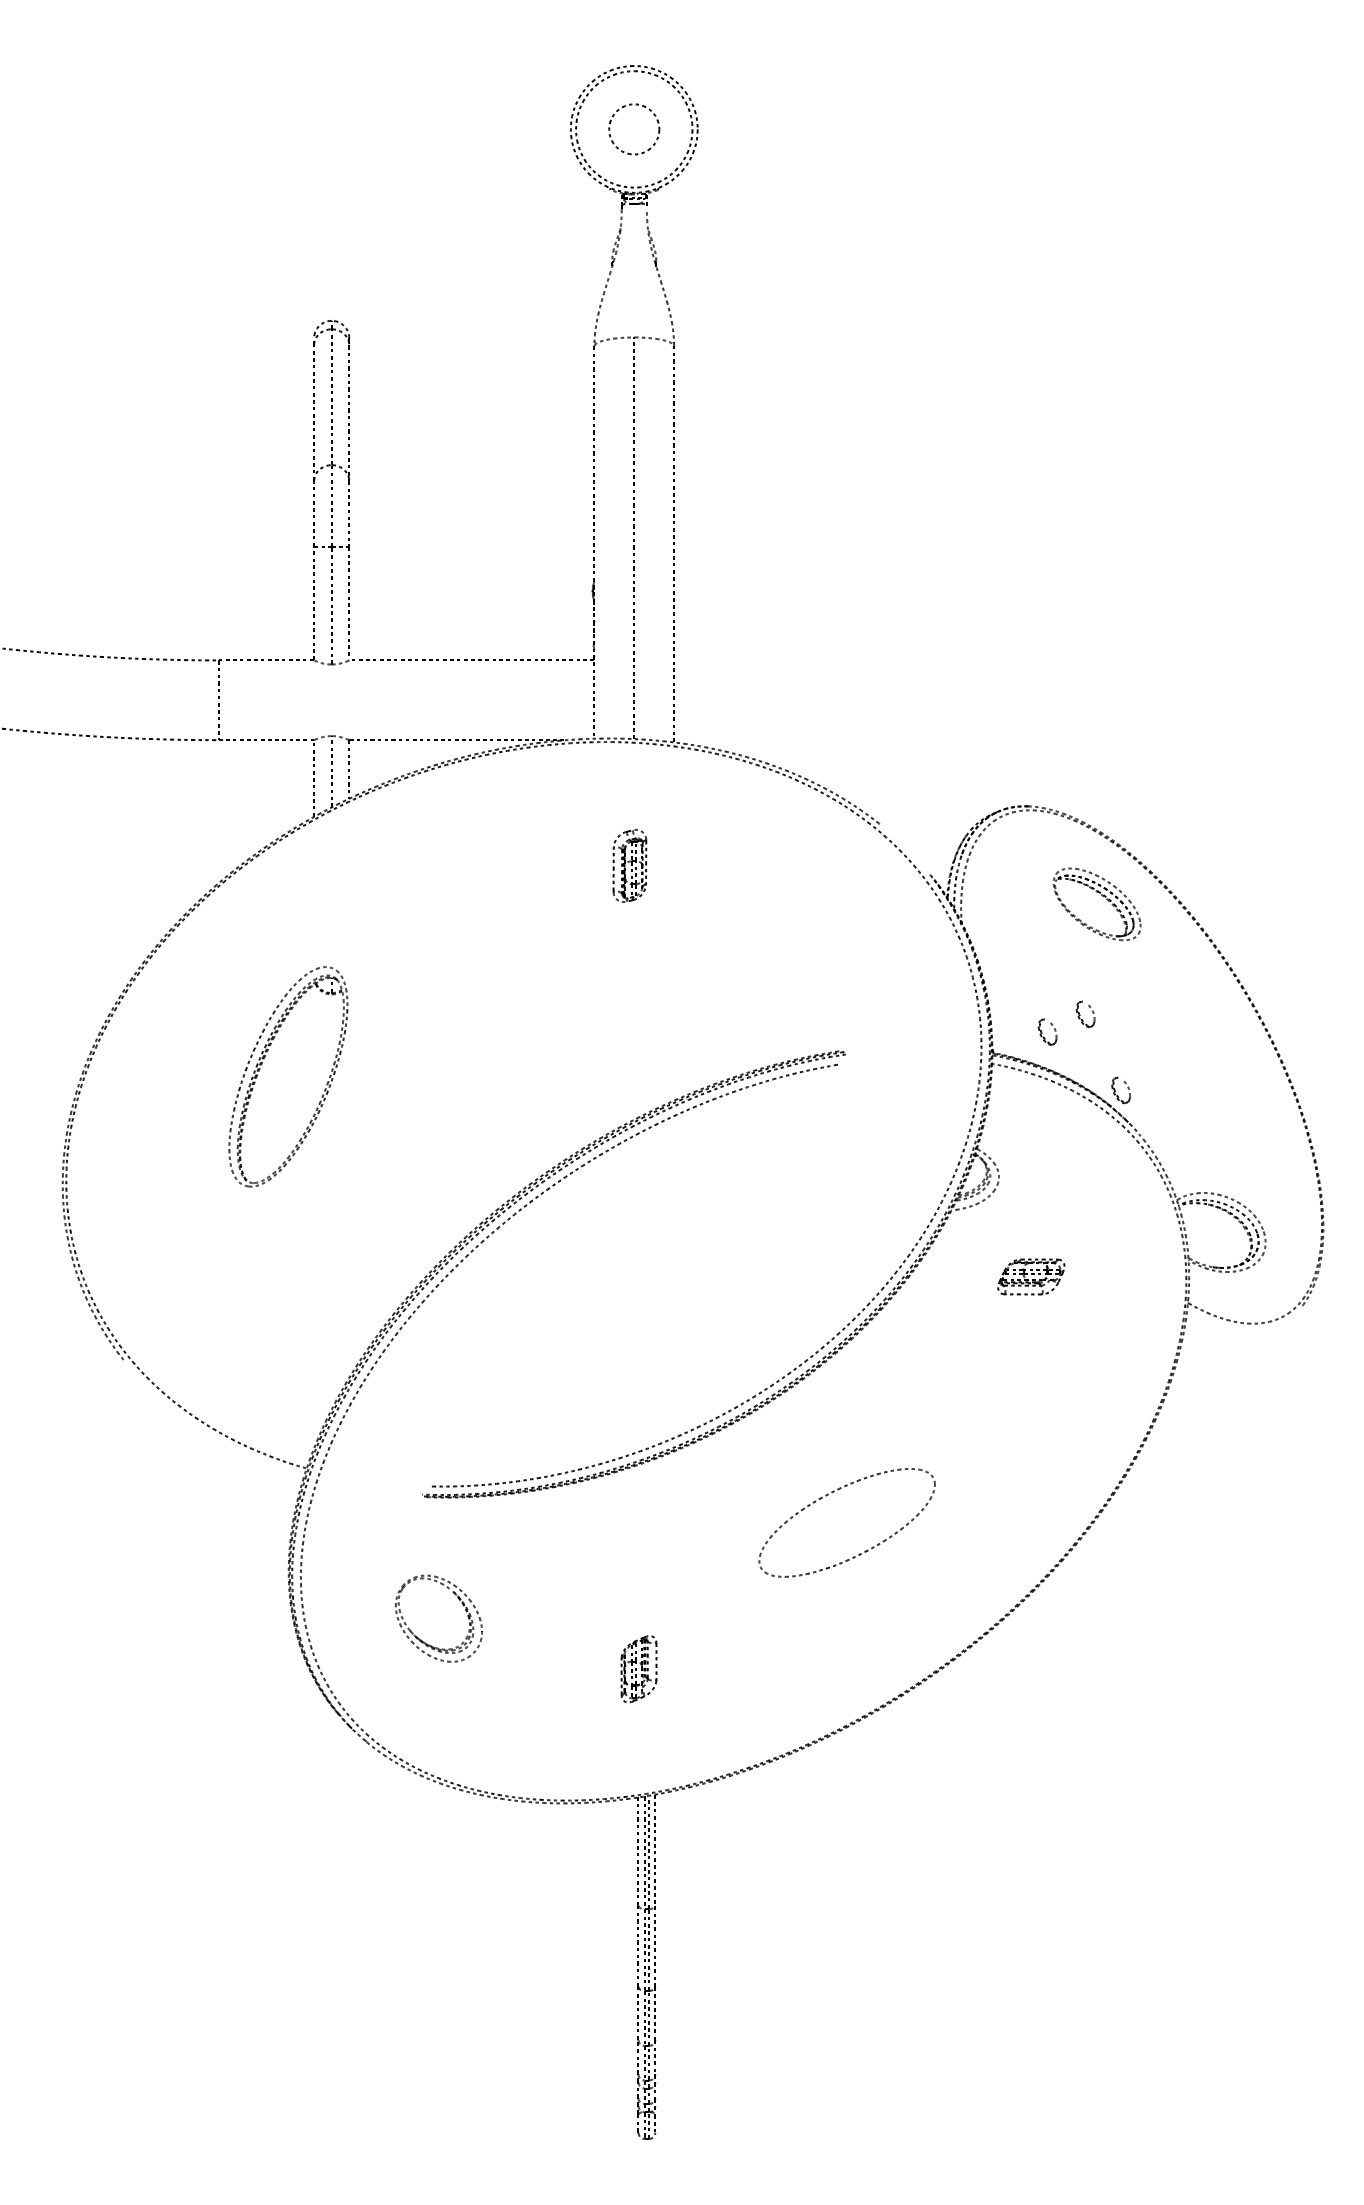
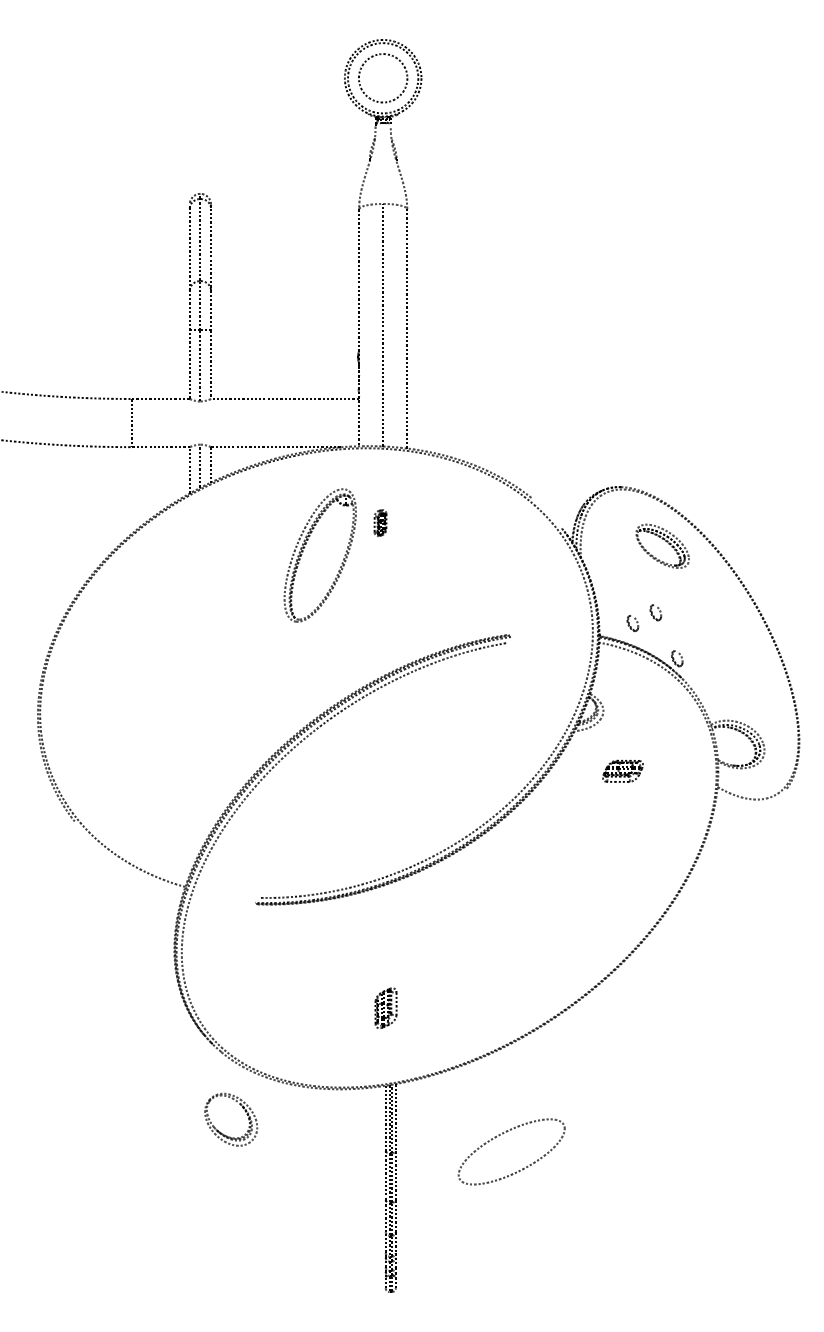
circle: (634, 129) -> (383, 78), size x1.6
part: (629, 864) -> (380, 522), size x0.6
part: (263, 1063) -> (305, 547), moved
part: (833, 1494) -> (503, 1134), moved
part: (457, 1600) -> (242, 1108), moved

